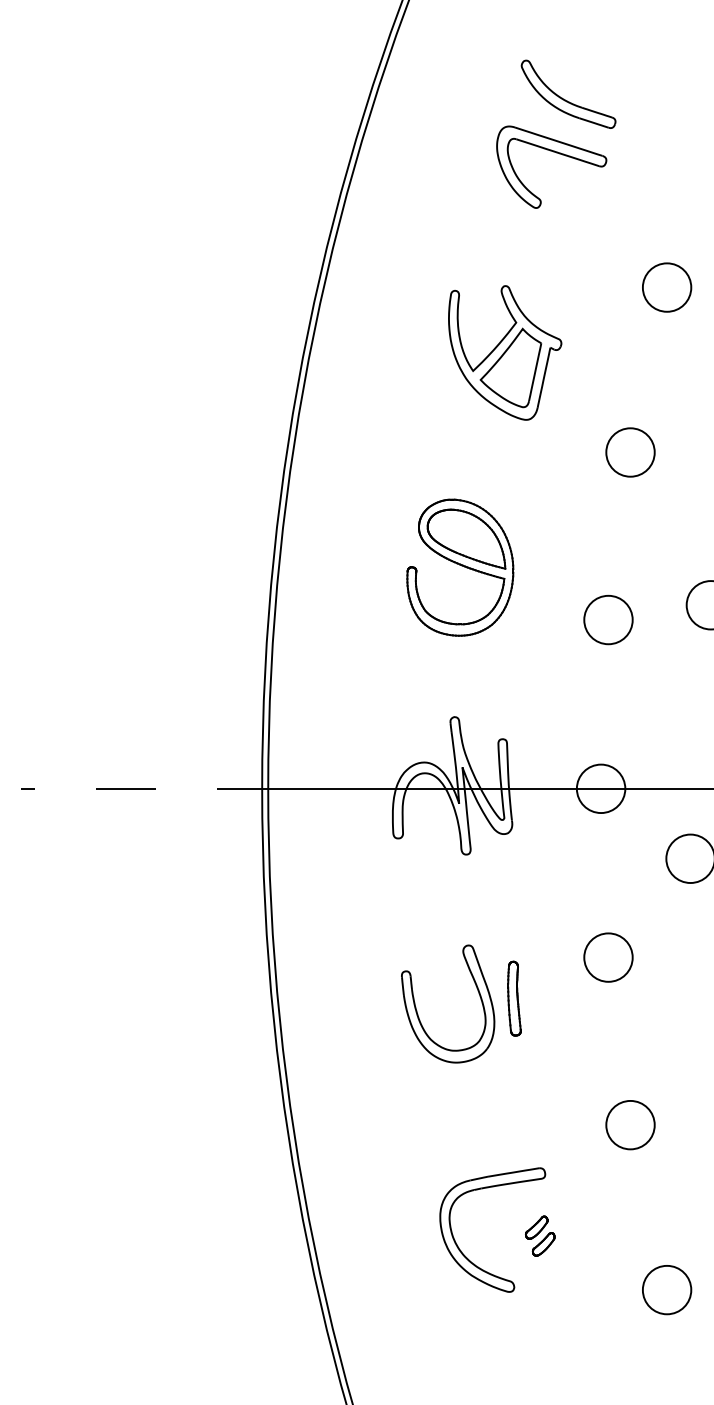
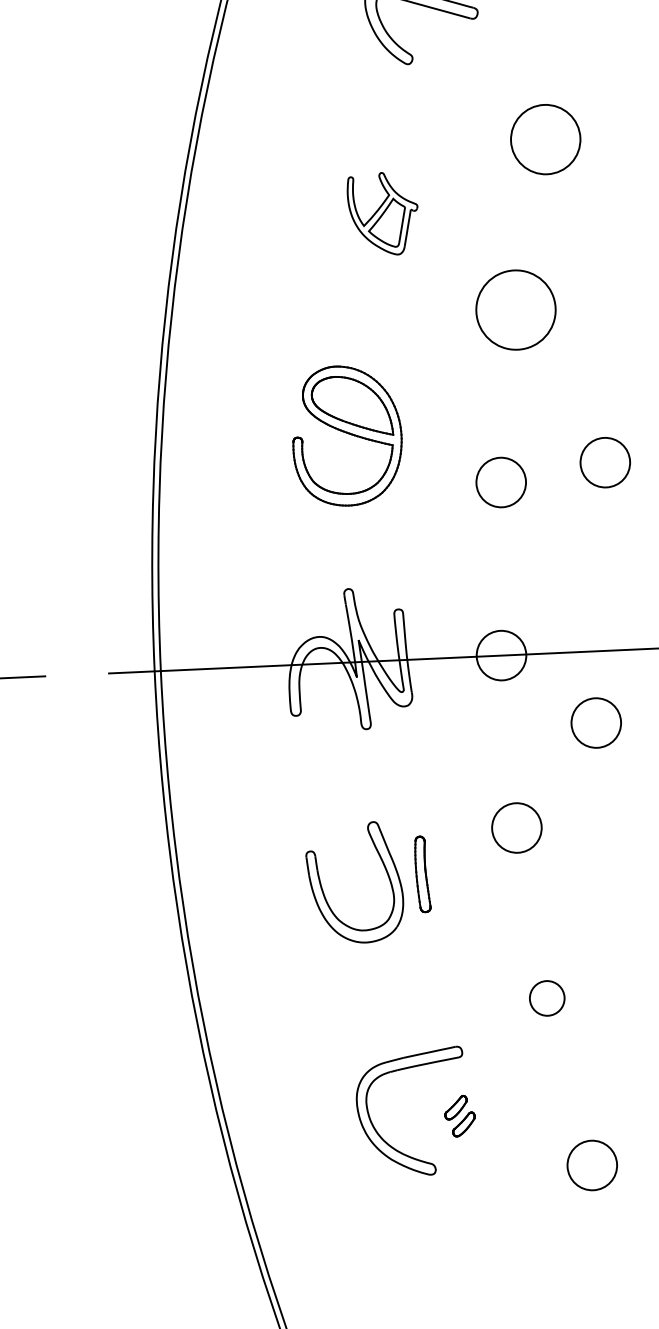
circle: (666, 287) -> (545, 139), size x1.4
part: (505, 352) -> (383, 213), size x0.6
circle: (630, 452) -> (515, 310), size x1.6
circle: (630, 1124) -> (547, 997), size x0.7

